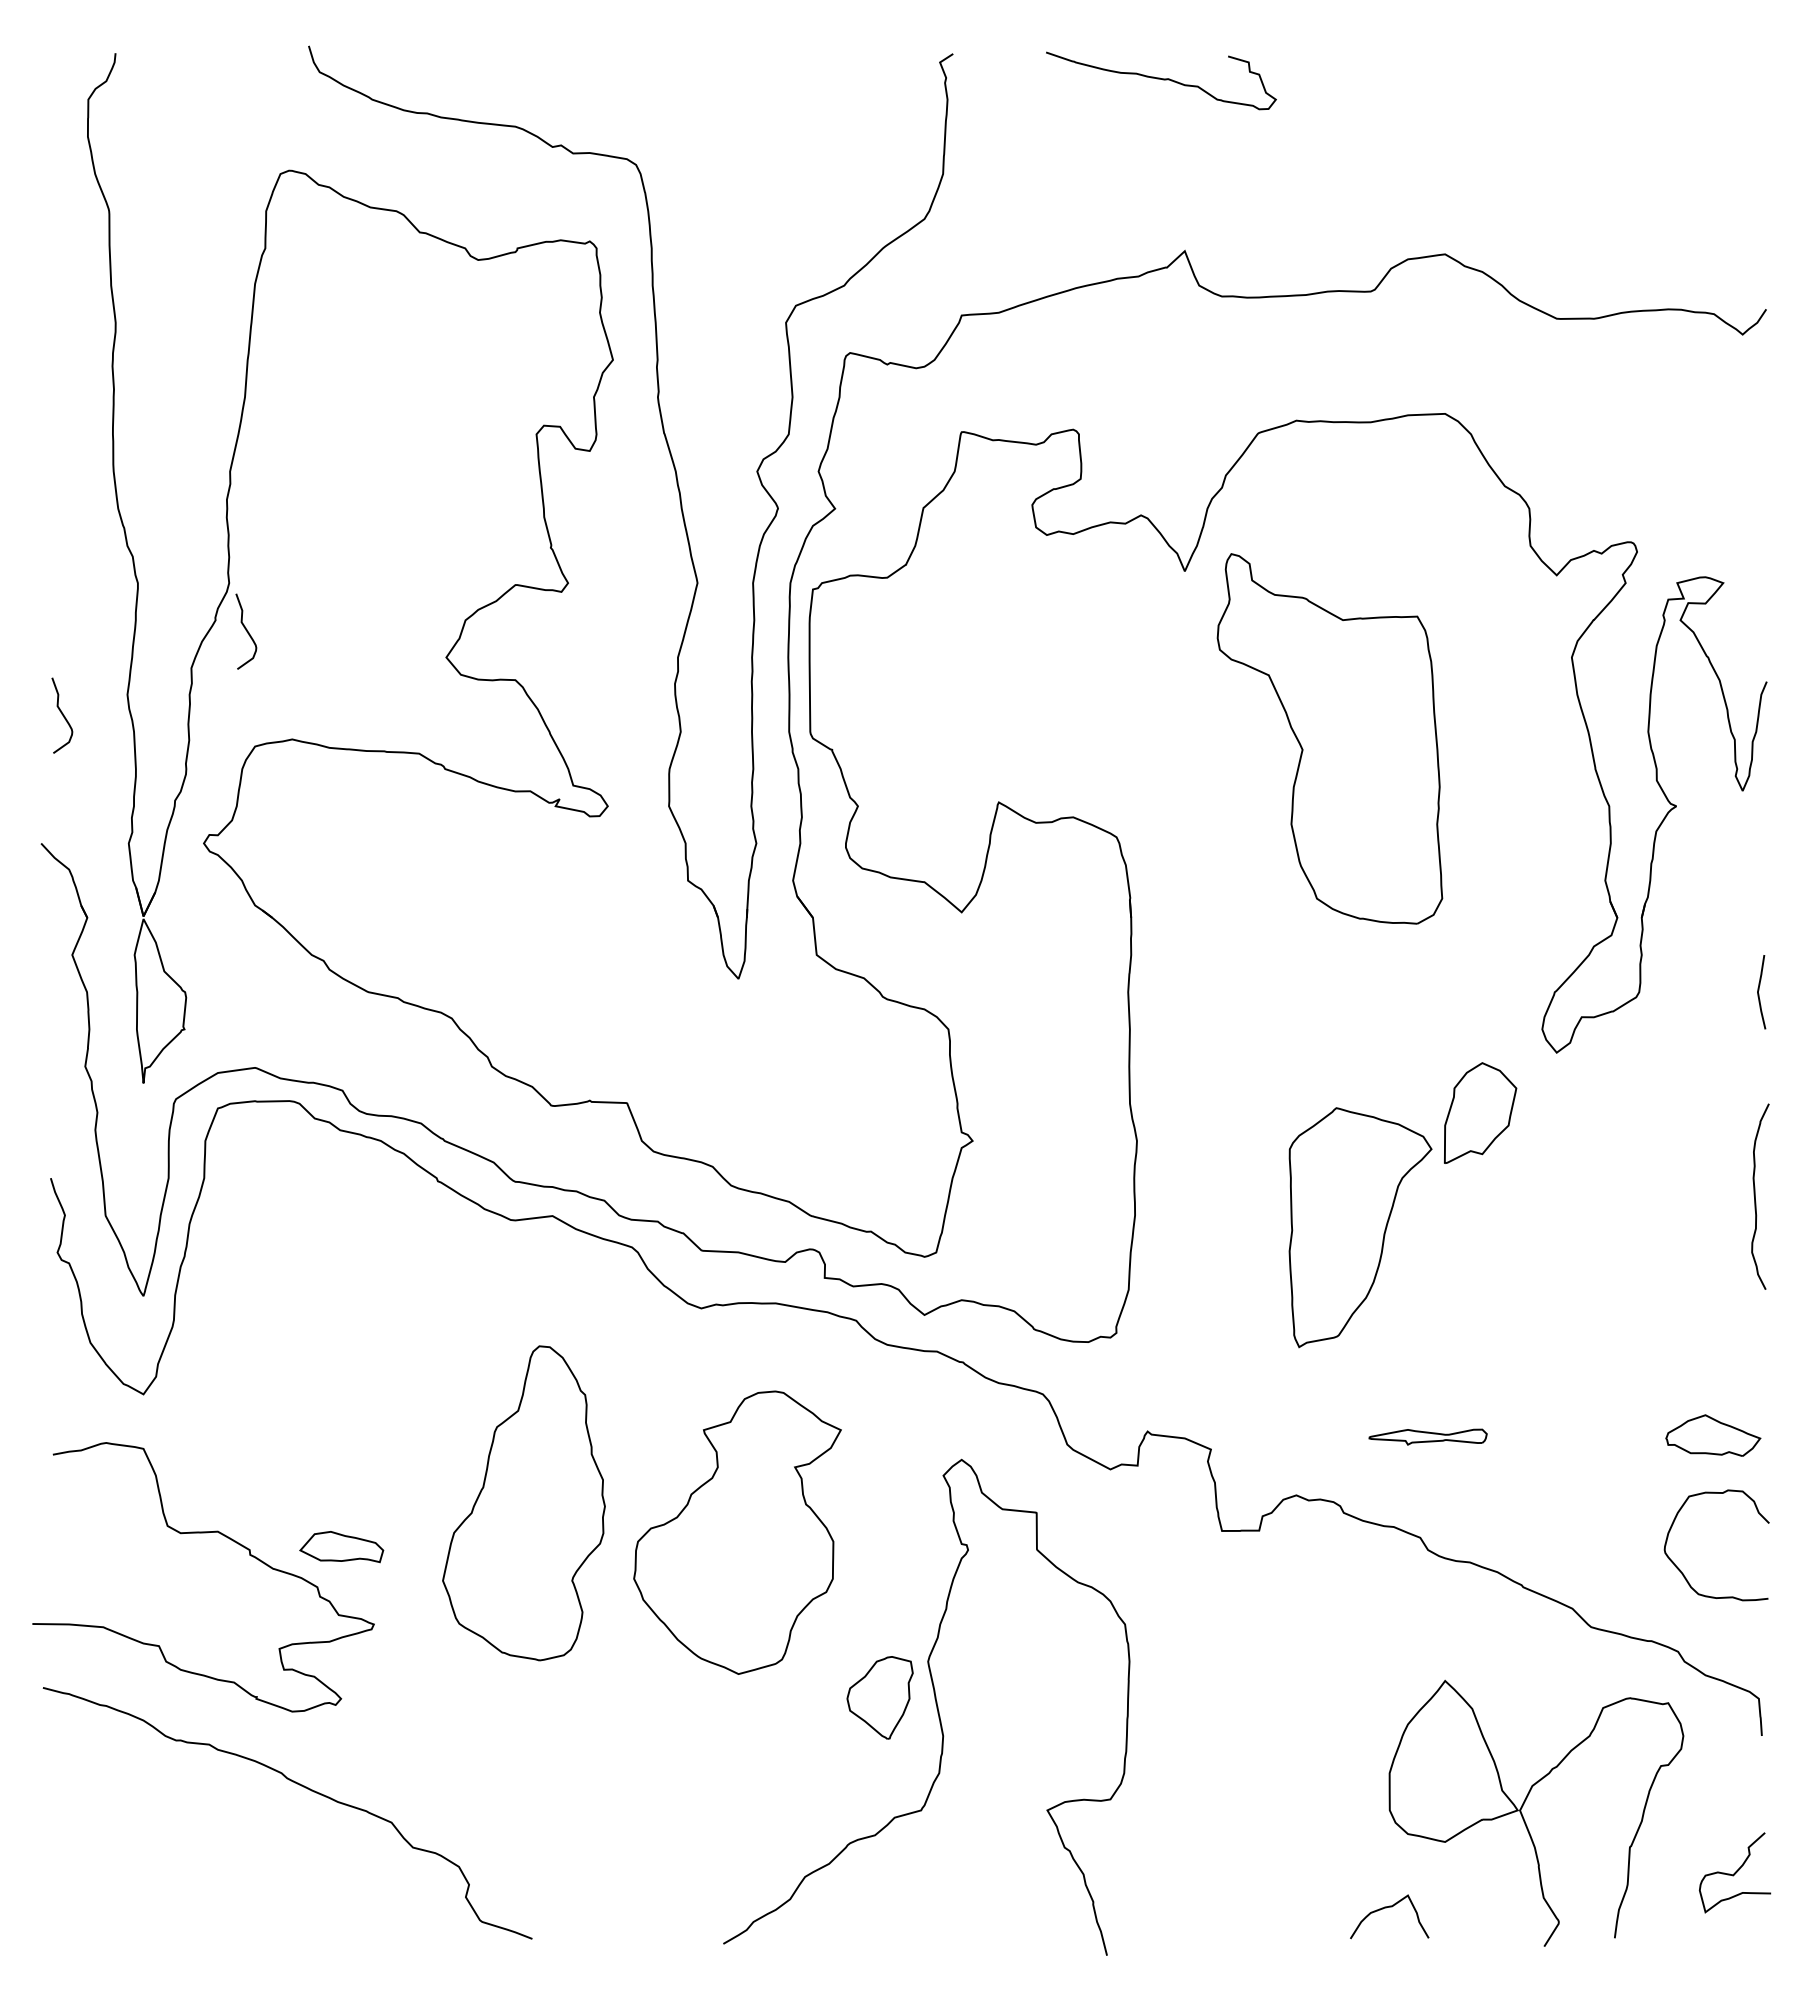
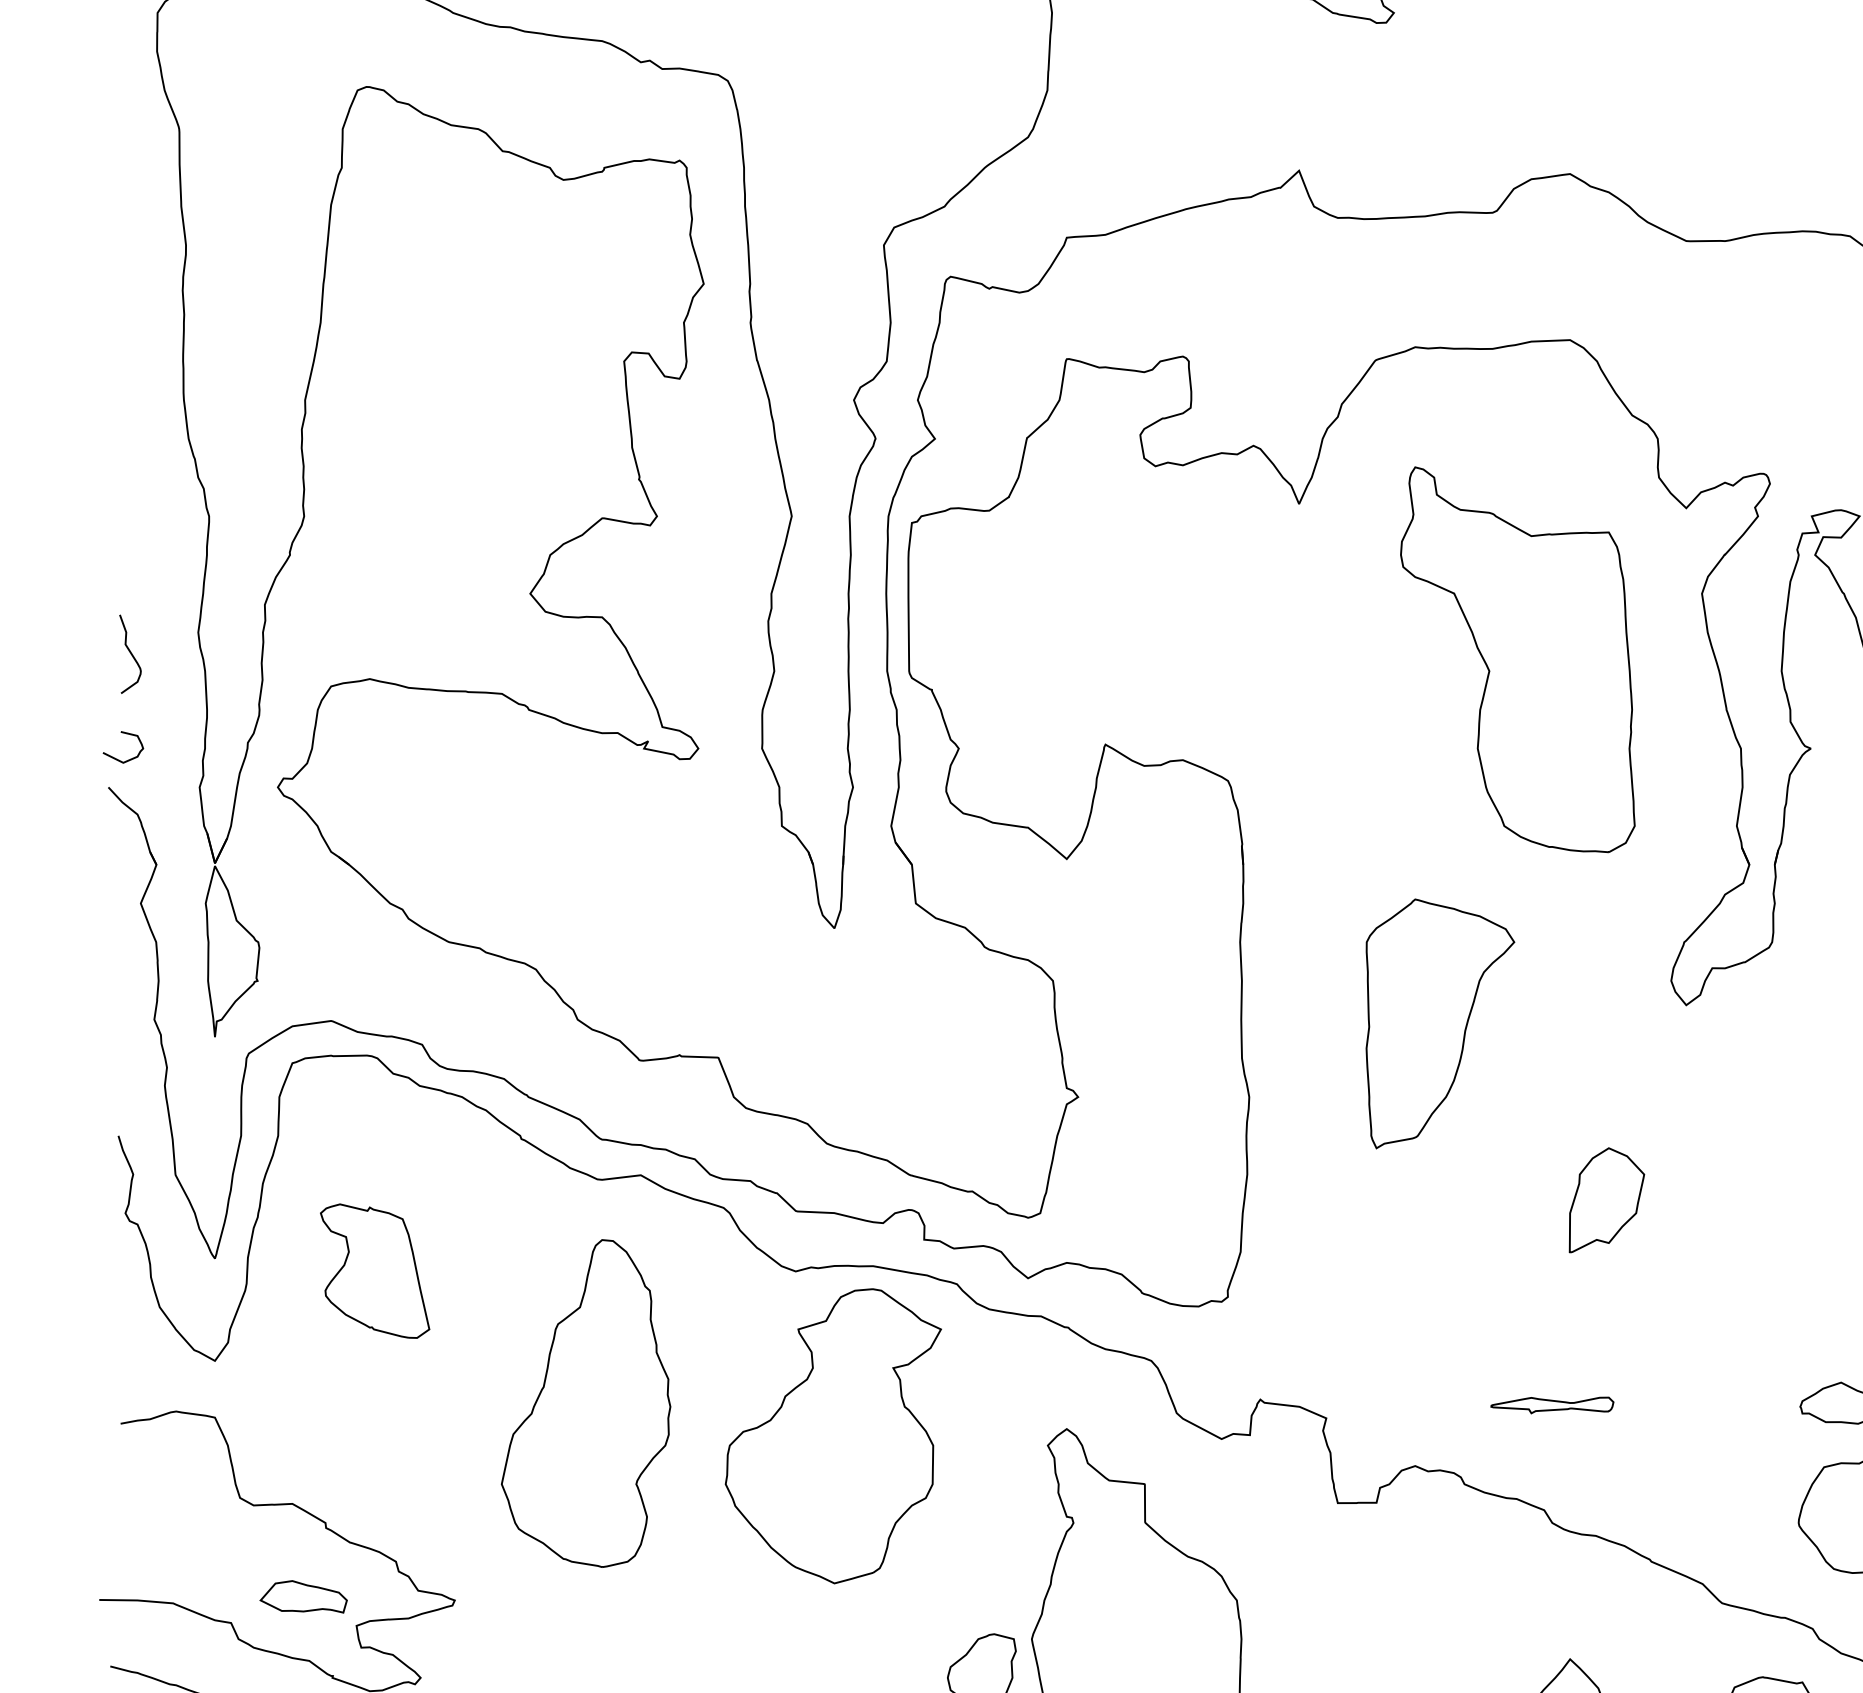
curve: (246, 631) -> (322, 566), removed
part: (1329, 738) -> (1517, 659), moved
curve: (57, 792) -> (125, 734), added
part: (1480, 1112) -> (1606, 1199), moved
part: (1360, 1227) -> (1440, 1023), moved
part: (297, 1308) -> (375, 1271), added
part: (523, 1503) -> (585, 1403), moved
part: (737, 1532) -> (833, 1436), moved
part: (341, 1547) -> (303, 1597), moved

